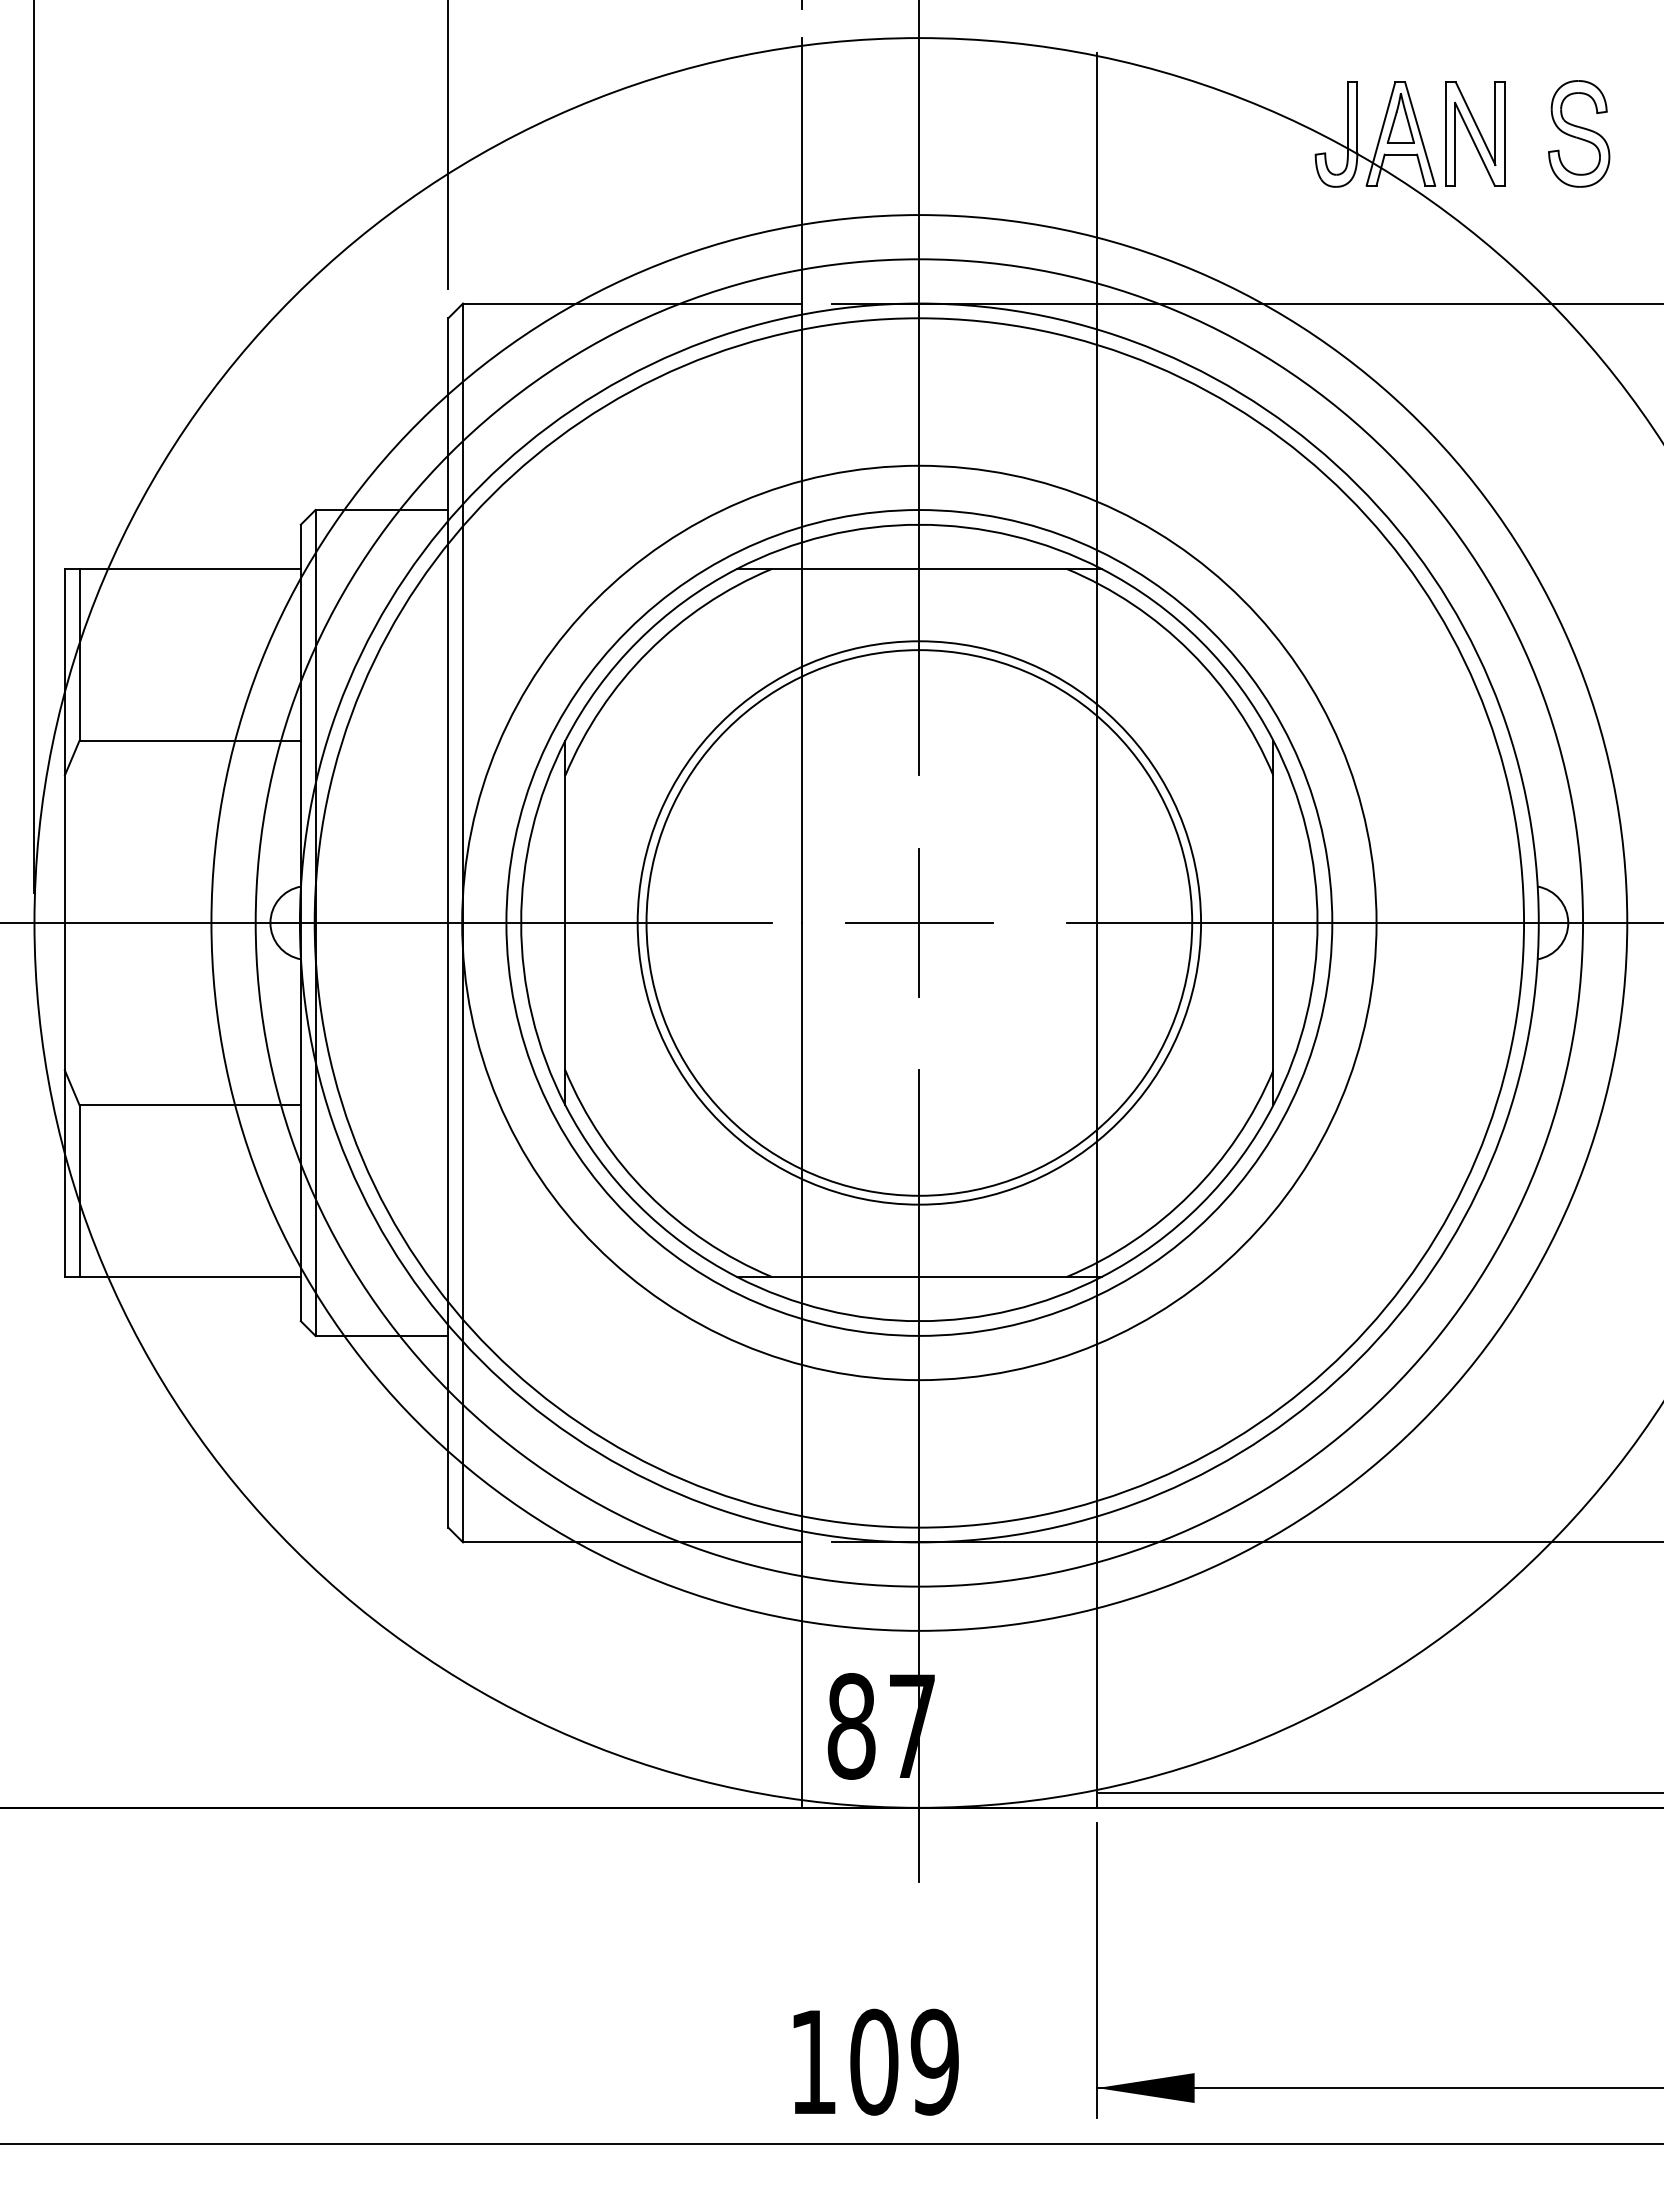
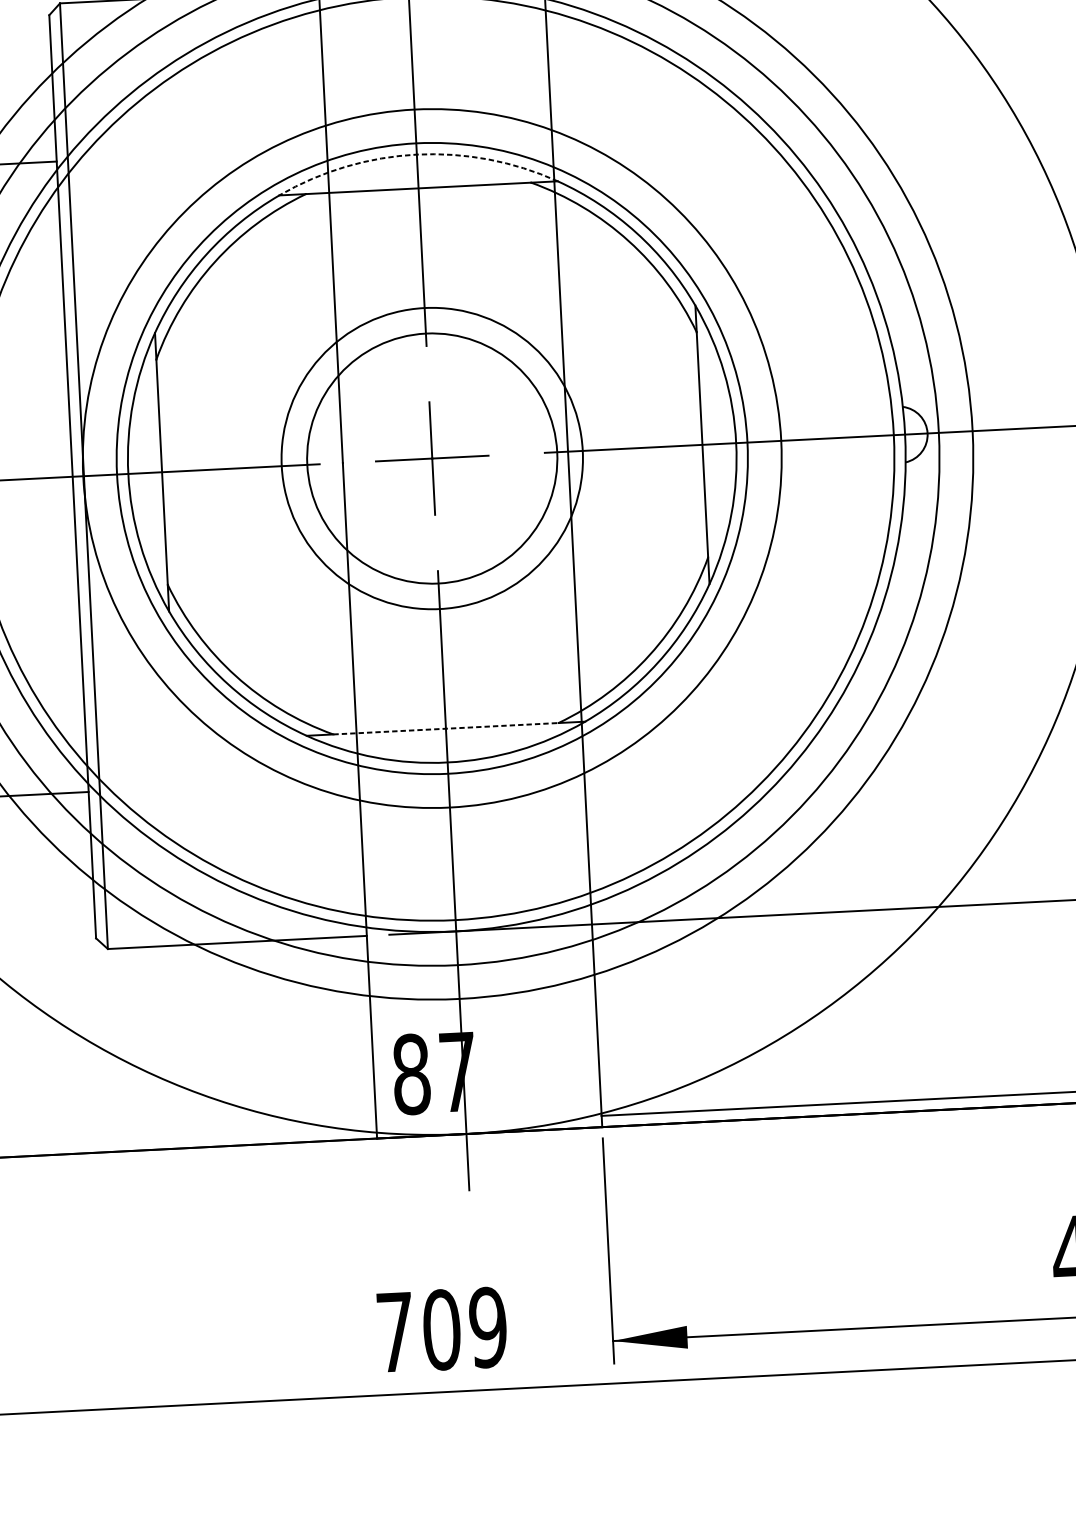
arc: (919, 524) -> (416, 154), solid -> dashed
circle: (919, 922) -> (432, 458), size x0.6
circle: (919, 922) -> (432, 458), size x0.7
line: (919, 1276) -> (446, 728), solid -> dashed
text: (813, 2061) -> (395, 1331), 109 -> 709

